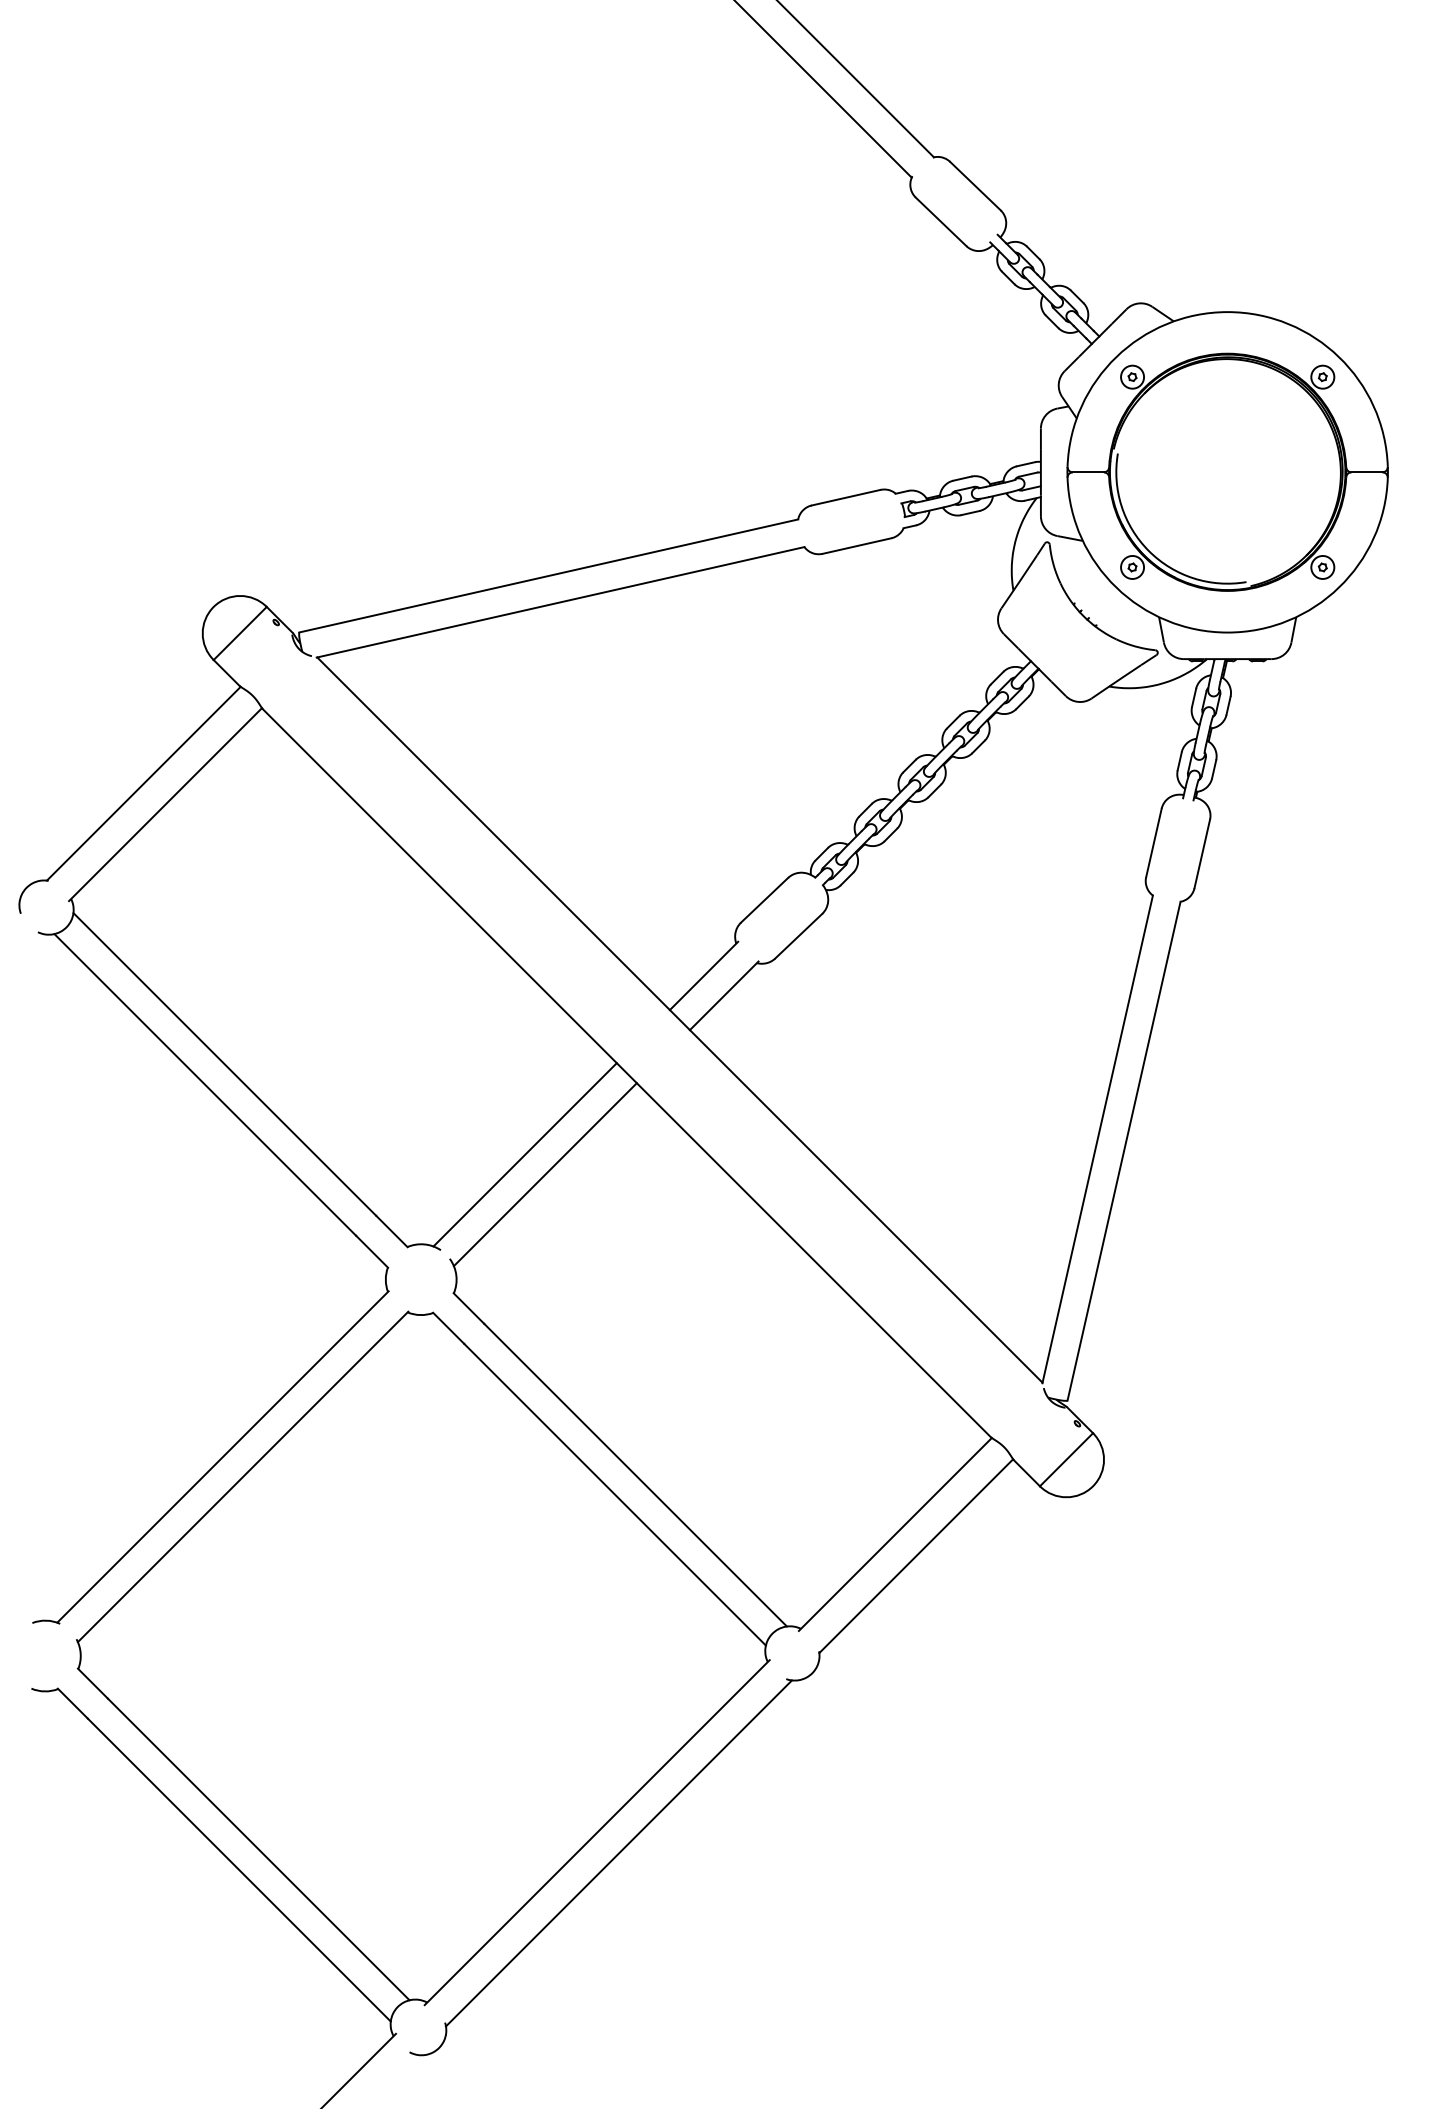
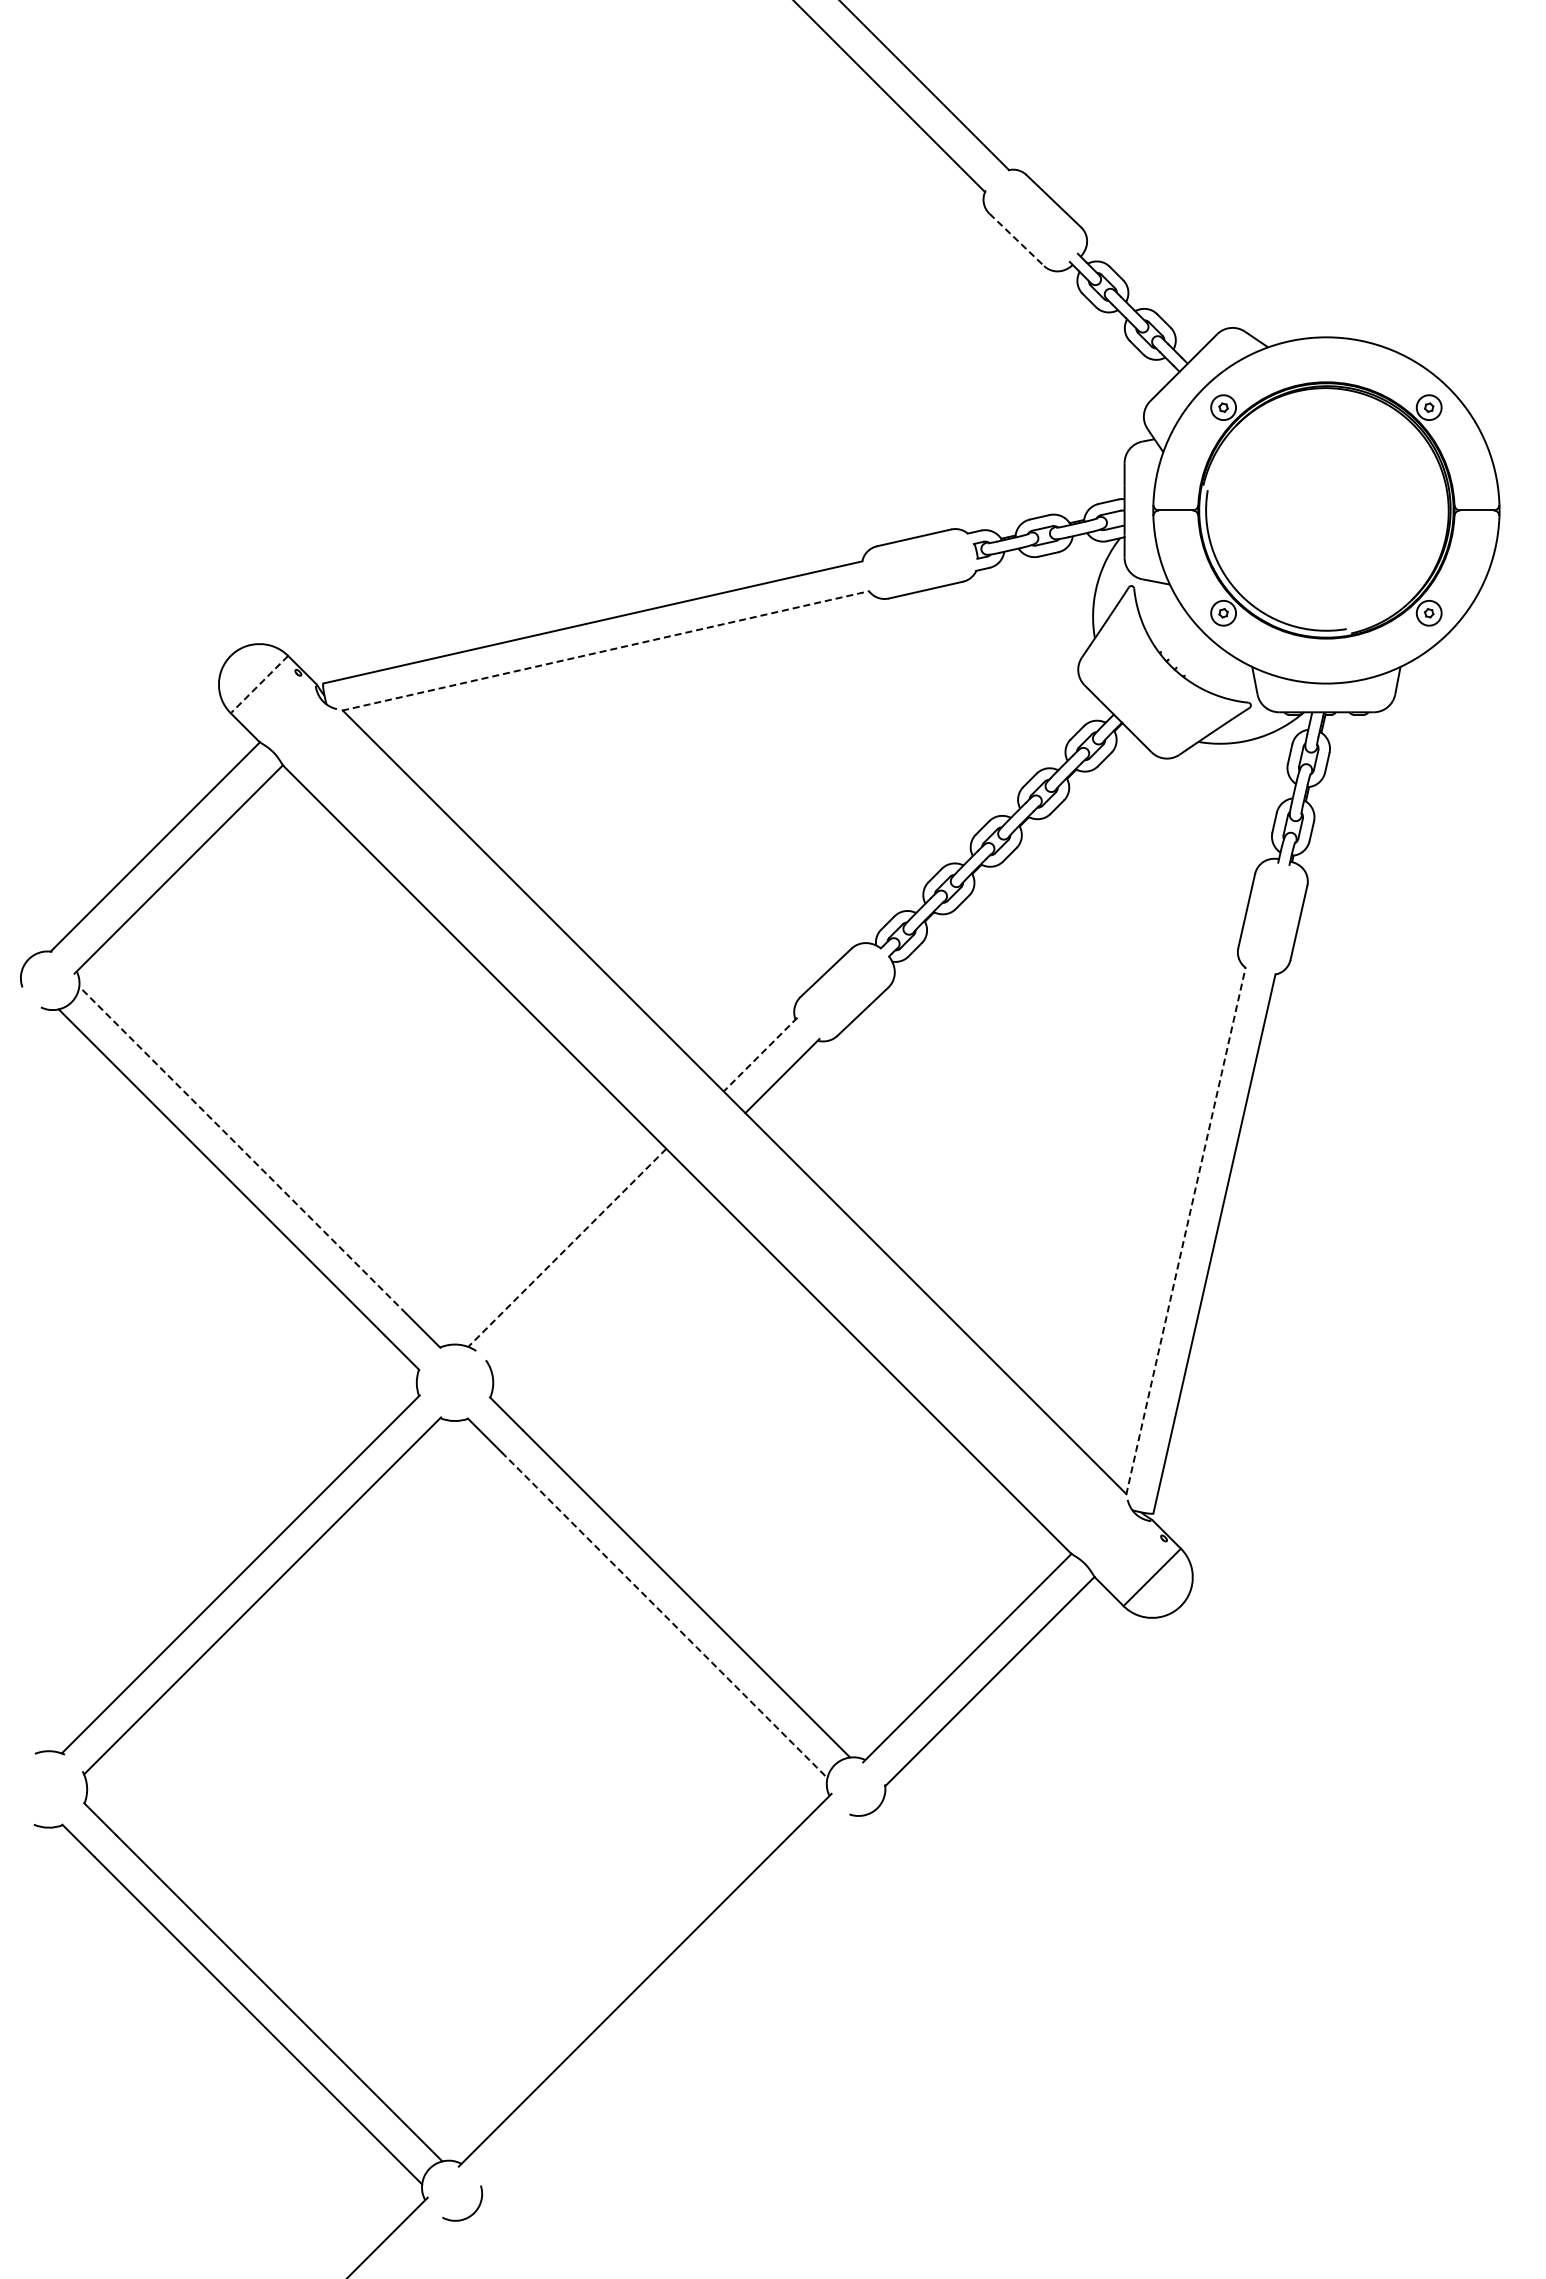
line: (940, 221) -> (1016, 239), solid -> dashed
line: (561, 601) -> (606, 650), solid -> dashed
line: (240, 633) -> (259, 684), solid -> dashed
line: (703, 975) -> (760, 1054), solid -> dashed
line: (224, 1063) -> (242, 1149), solid -> dashed
line: (1098, 1138) -> (1186, 1230), solid -> dashed
line: (524, 1155) -> (566, 1248), solid -> dashed
line: (545, 1174) -> (589, 1269), removed
line: (615, 1495) -> (664, 1615), solid -> dashed
line: (618, 1853) -> (668, 2002), removed

